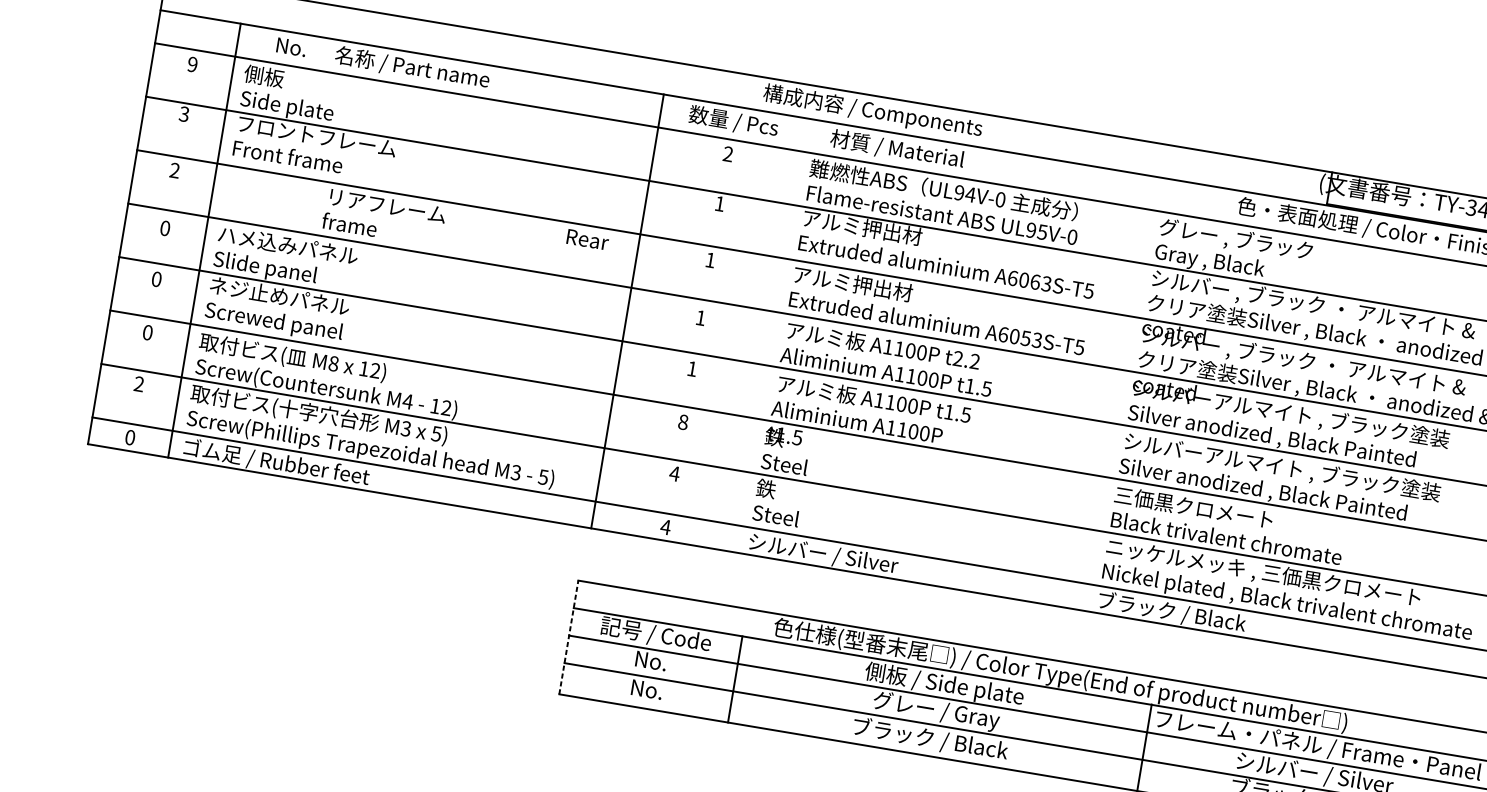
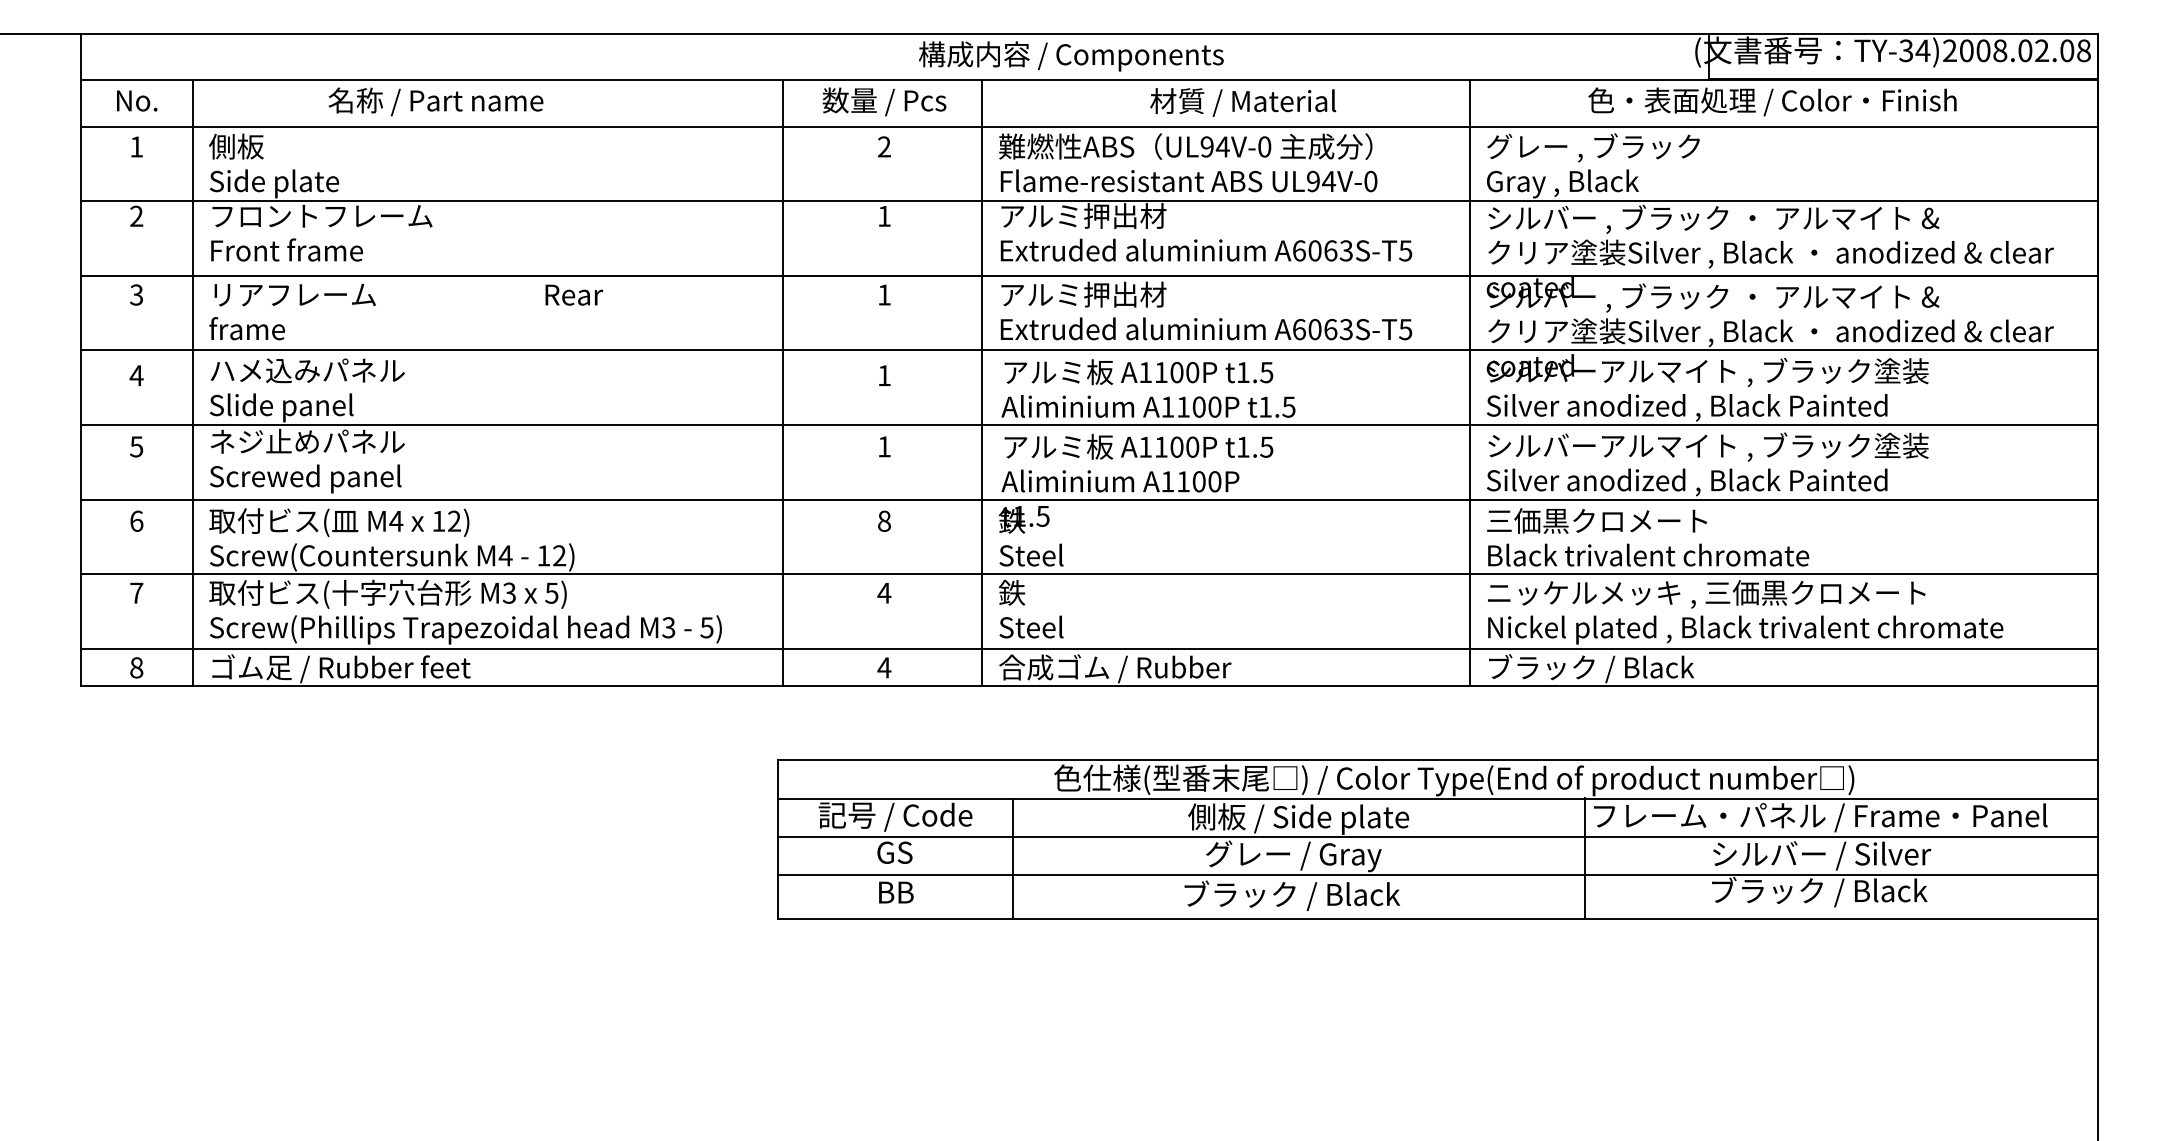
text: (291, 46) -> (137, 100), moved
text: (192, 64) -> (136, 146), 9 -> 1
text: (184, 114) -> (136, 216), 3 -> 2
text: (897, 149) -> (1243, 102), moved
text: (174, 170) -> (136, 295), 2 -> 3
text: (165, 228) -> (136, 375), 0 -> 4
text: (465, 232) -> (406, 312), moved
text: (1042, 232) -> (1329, 181), UL95V-0 -> UL94V-0
text: (156, 279) -> (136, 446), 0 -> 5
text: (147, 332) -> (136, 520), 0 -> 6
line: (770, 335) -> (982, 383), added
text: (1025, 338) -> (1330, 329), A6053S-T5 -> A6063S-T5
text: (966, 360) -> (1254, 372), t2.2 -> t1.5
text: (333, 363) -> (396, 520), M8 -> M4
text: (139, 383) -> (136, 592), 2 -> 7
line: (1118, 393) -> (1469, 383), added
text: (130, 437) -> (136, 667), 0 -> 8
text: (831, 554) -> (1115, 667), シルバー / Silver -> 合成ゴム / Rubber
line: (568, 637) -> (777, 839), dashed -> solid
text: (651, 660) -> (895, 852), No. -> GS
text: (646, 689) -> (895, 892), No. -> BB

